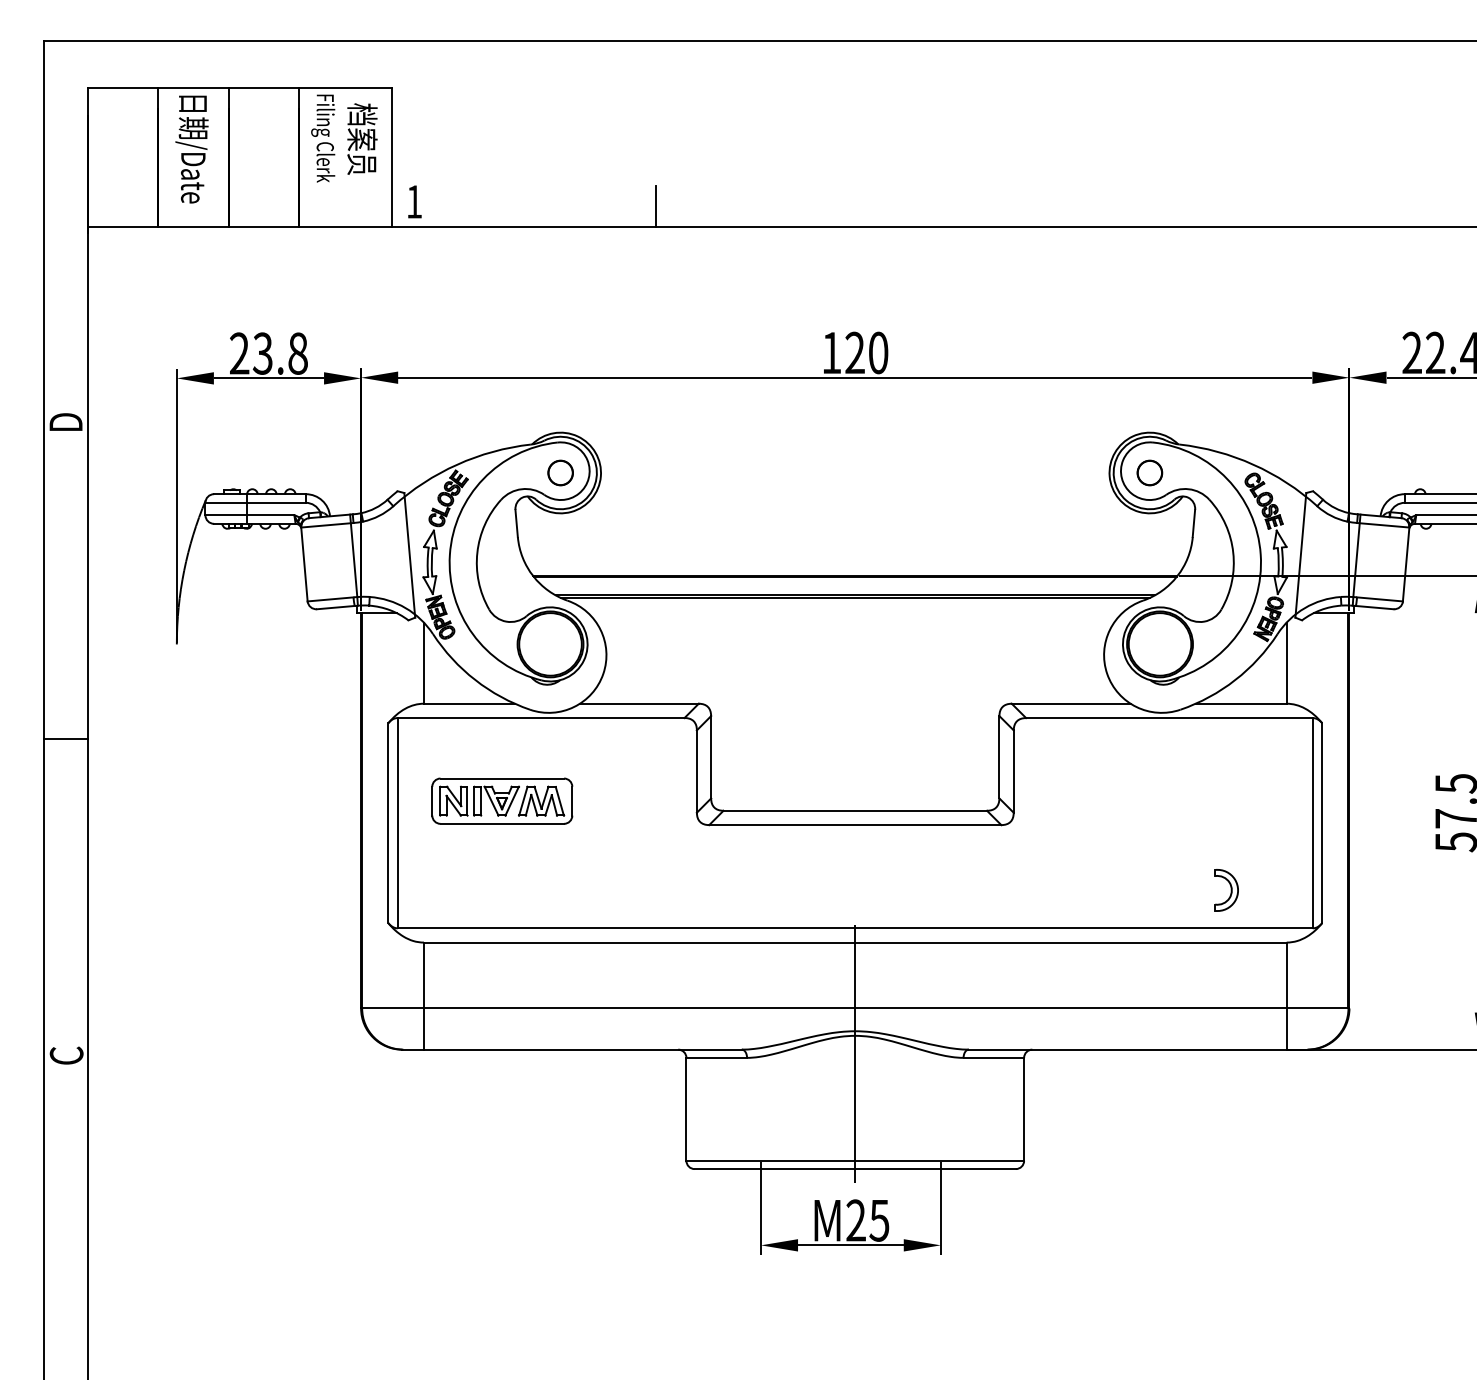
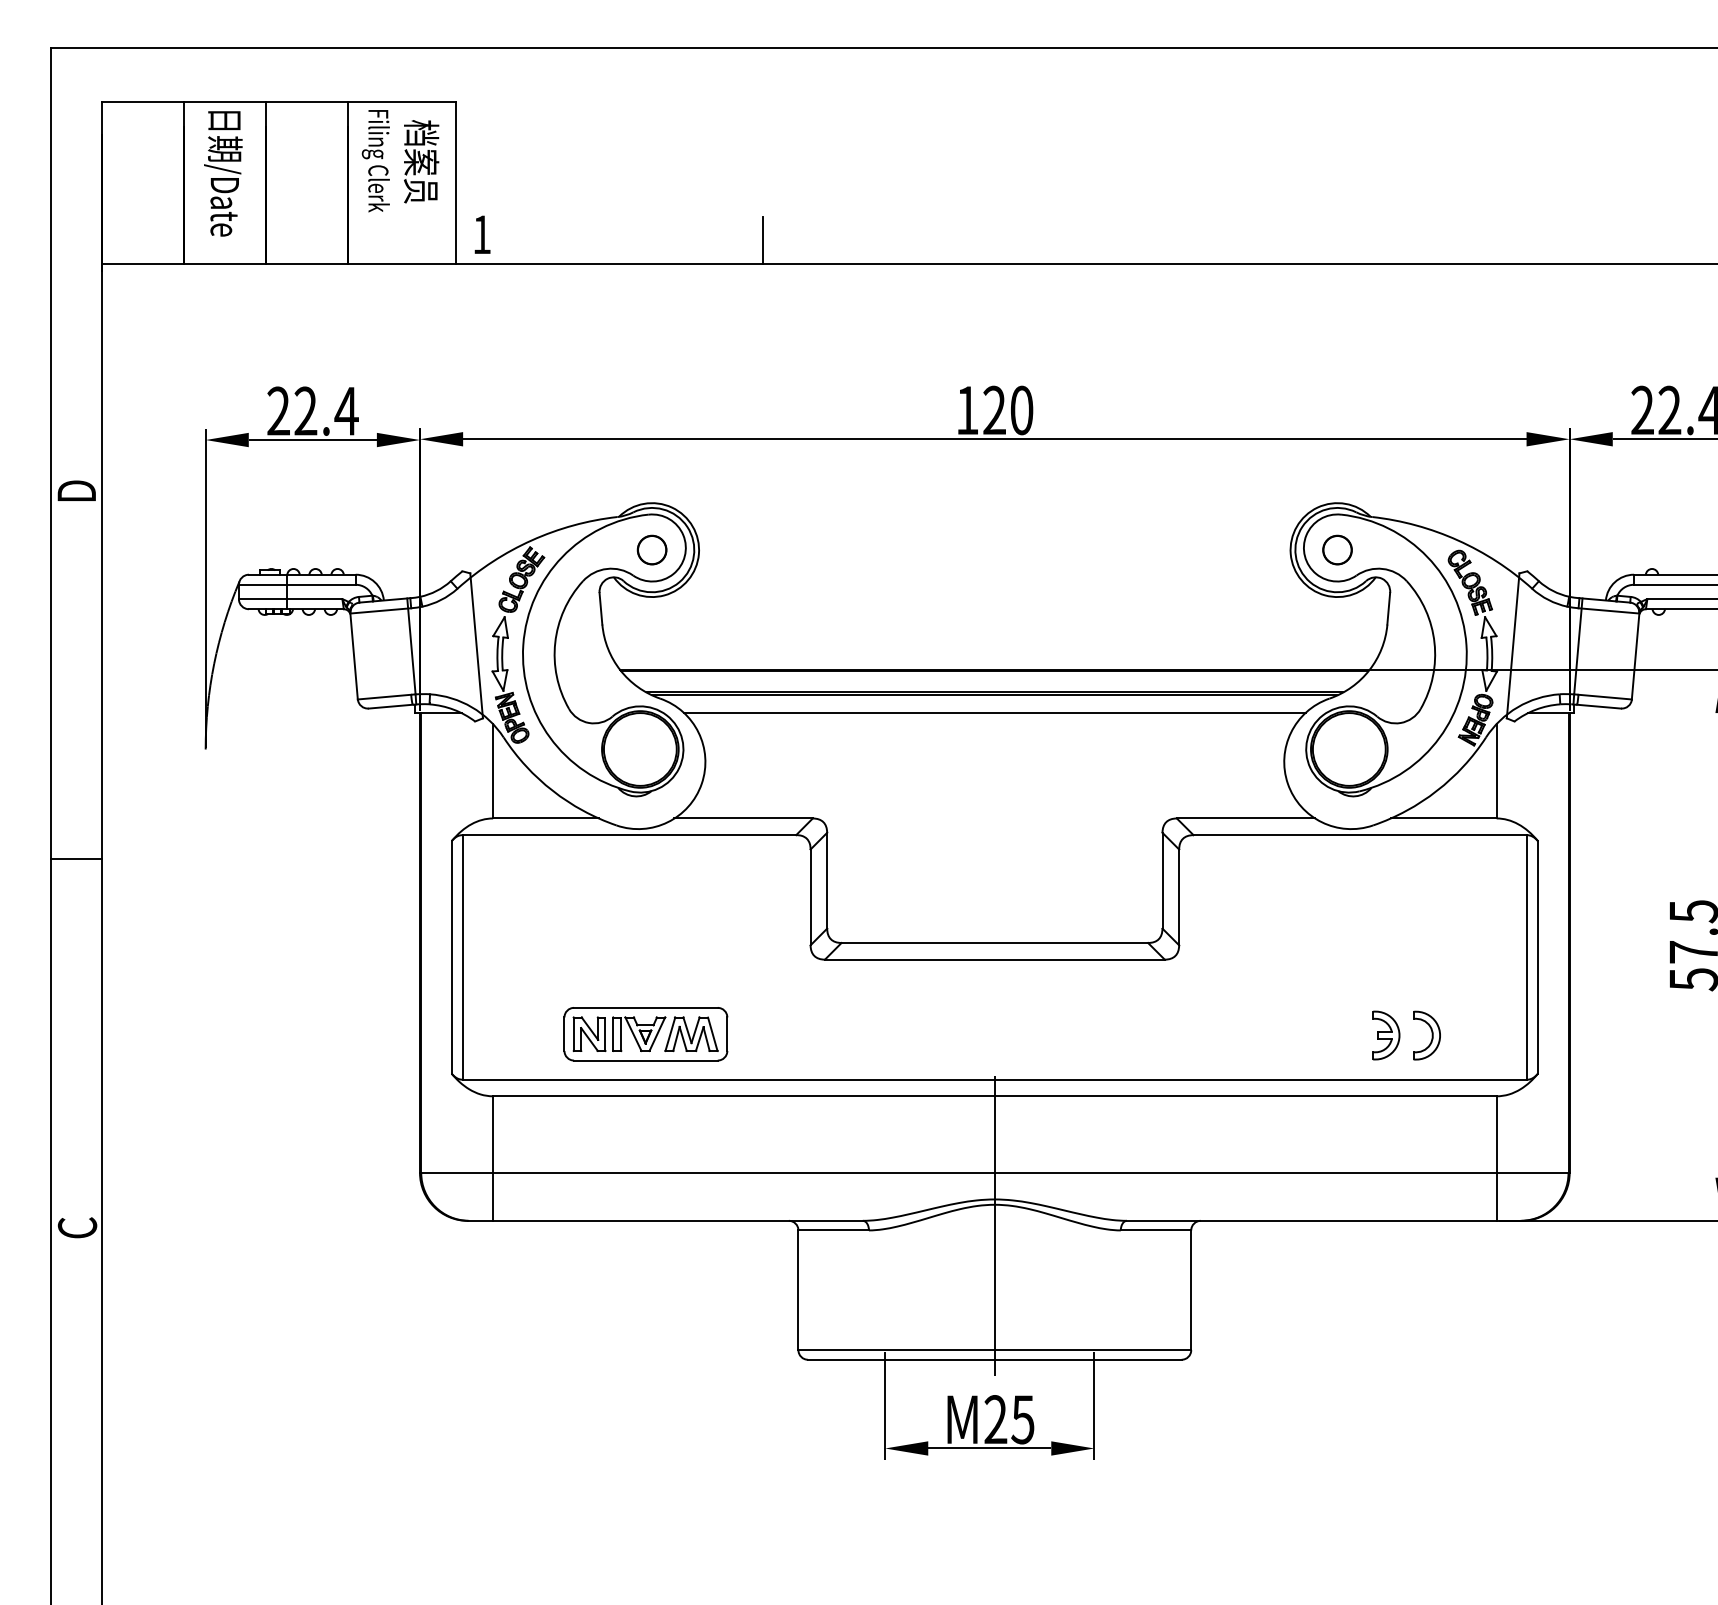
text: (280, 353) -> (326, 411), 23.8 -> 22.4
line: (855, 613) -> (995, 713), added
part: (502, 800) -> (646, 1033), moved
part: (1191, 889) -> (1385, 1034), added

